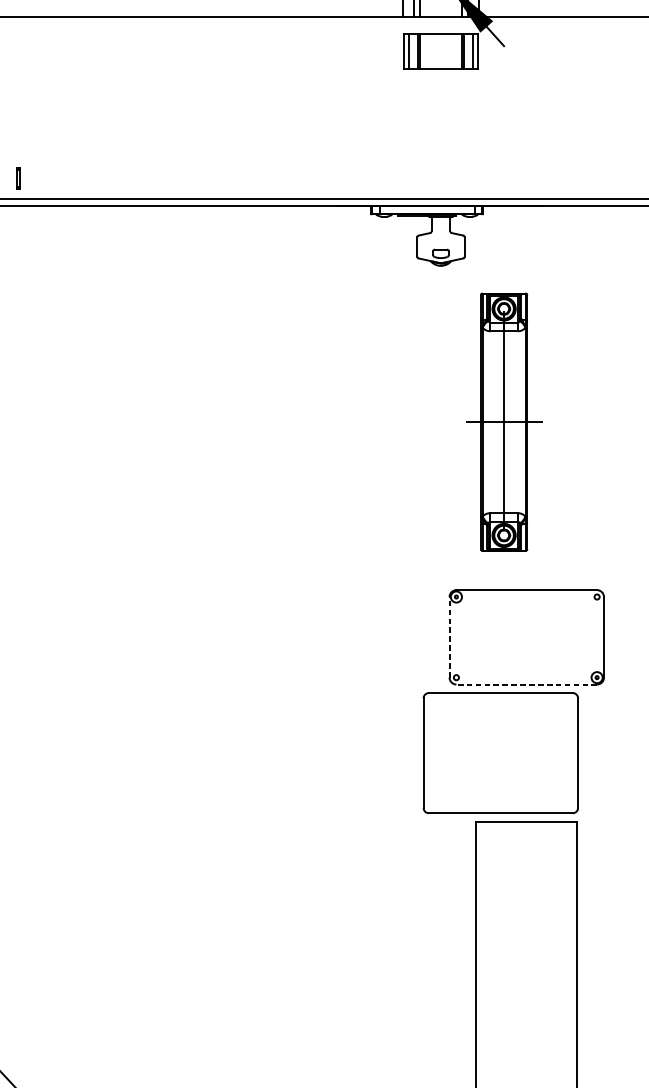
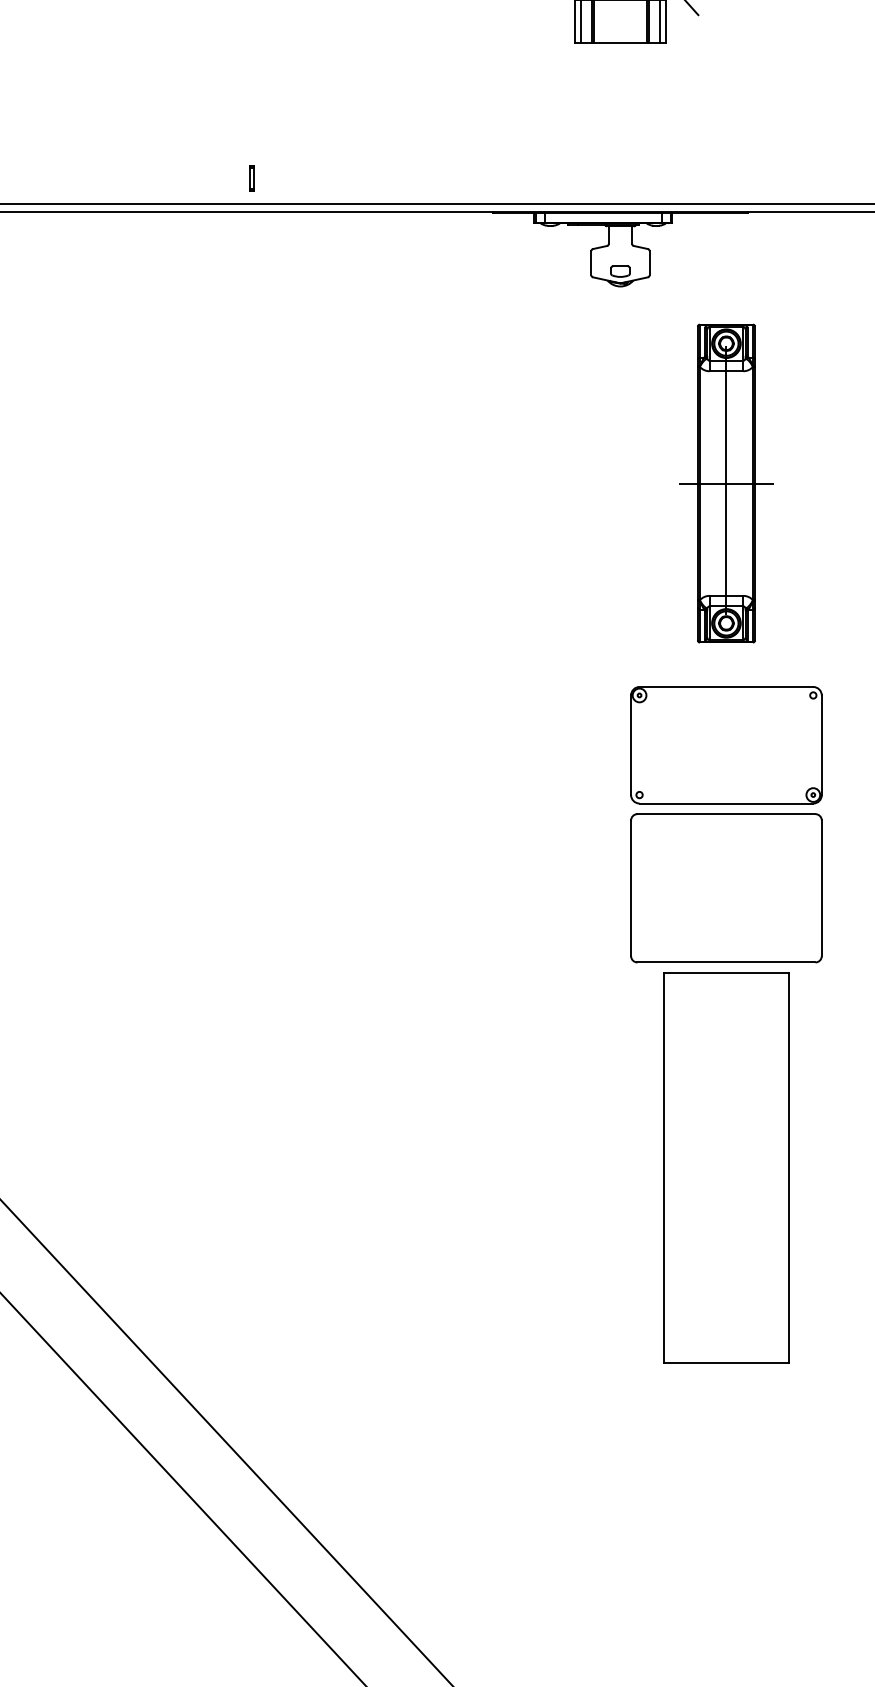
part: (18, 178) -> (251, 178), moved
part: (504, 422) -> (726, 483), moved
line: (449, 637) -> (631, 745), dashed -> solid
line: (526, 684) -> (726, 803), dashed -> solid
part: (500, 753) -> (726, 888), moved

